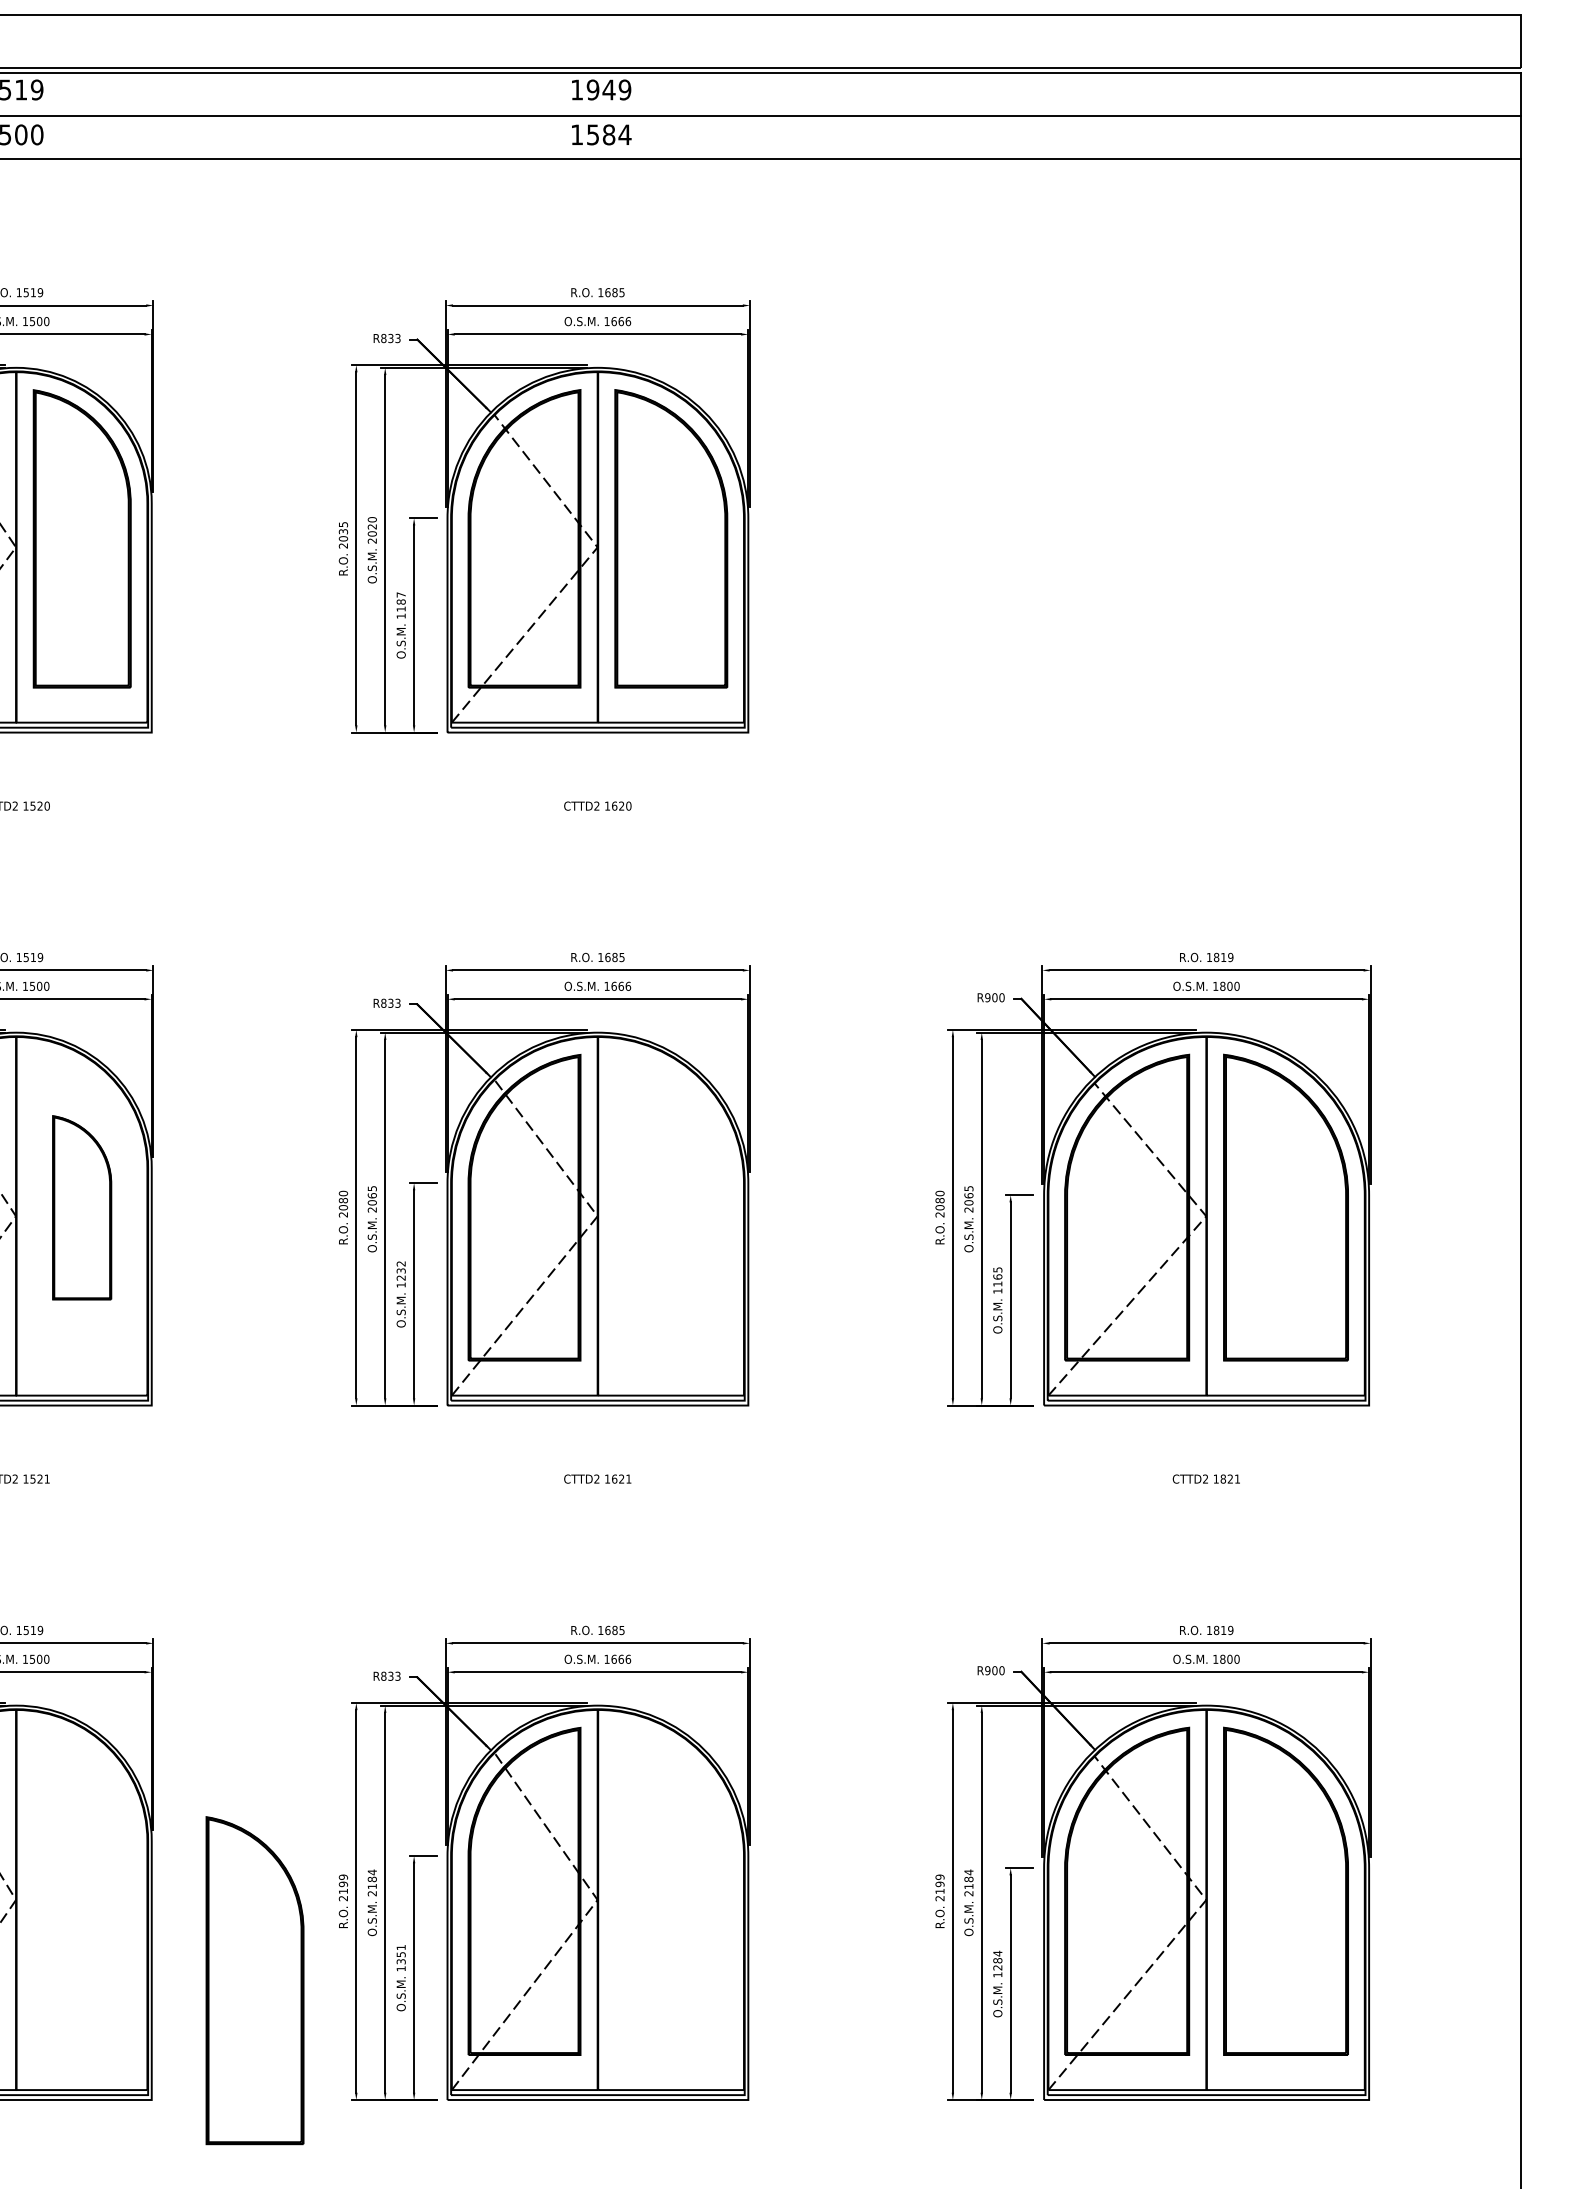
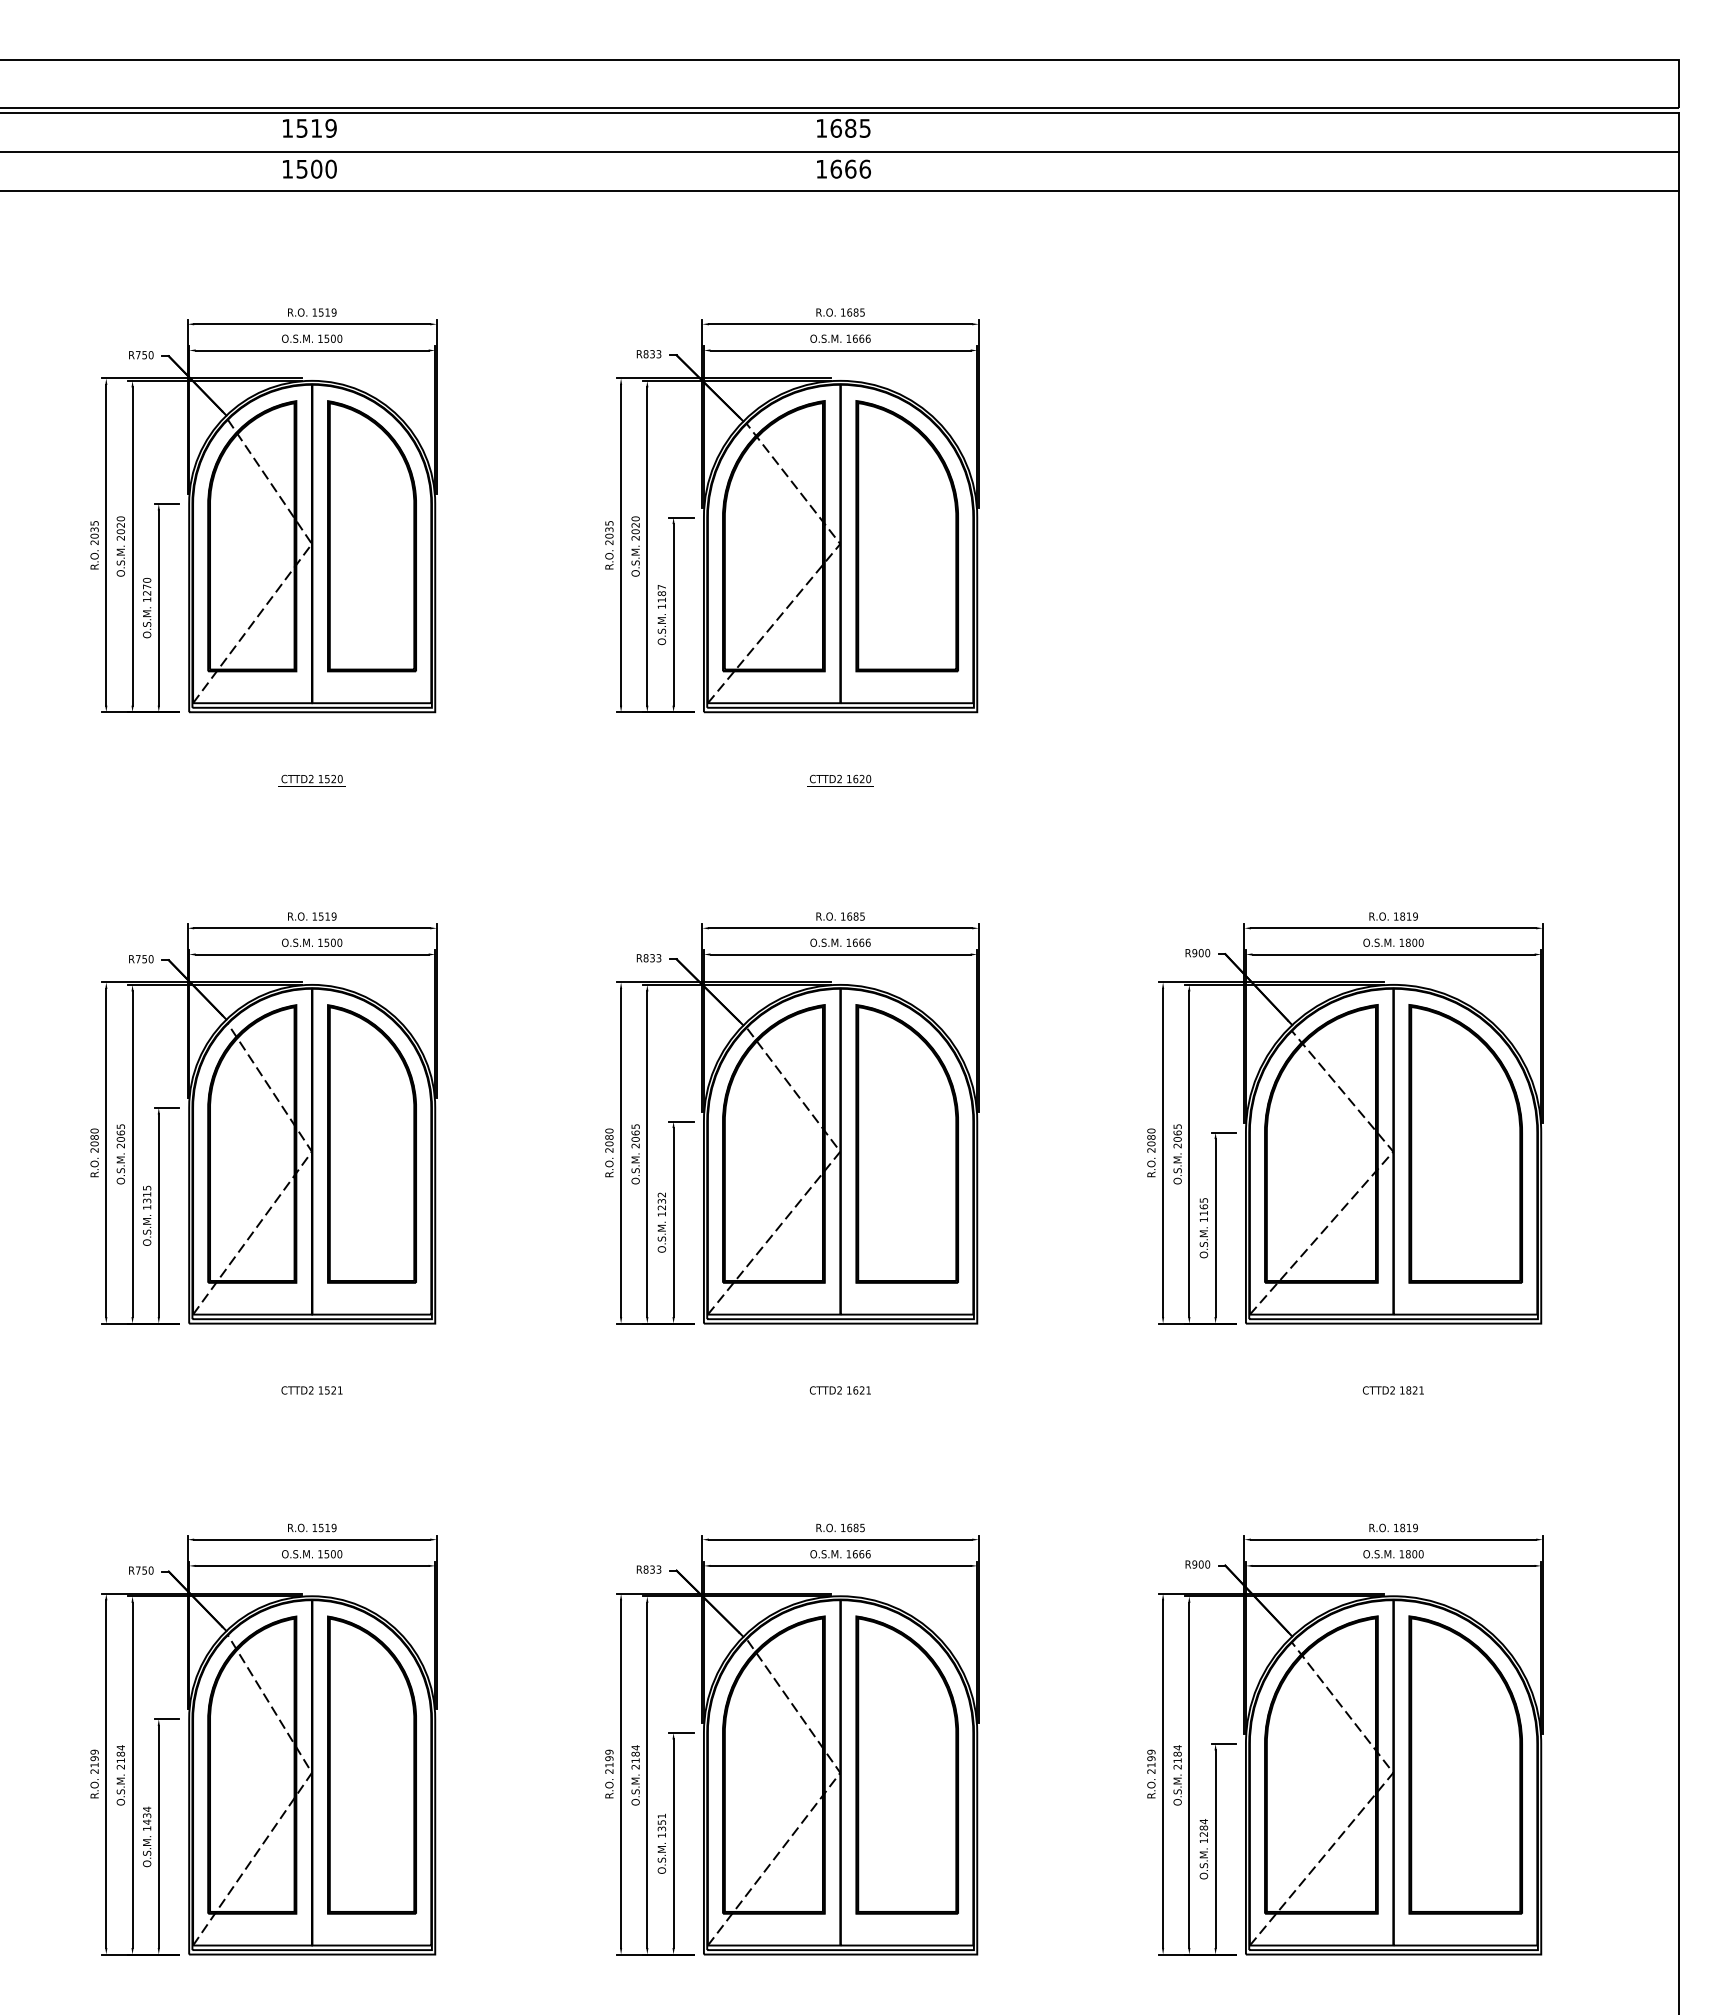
text: (608, 88) -> (850, 127), 1949 -> 1685
text: (608, 134) -> (850, 168), 1584 -> 1666
part: (81, 1207) -> (371, 1143), size x1.67
part: (670, 1207) -> (906, 1143), added
part: (670, 1890) -> (906, 1764), added
part: (254, 1979) -> (371, 1764), moved

